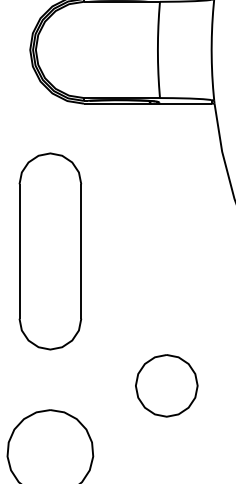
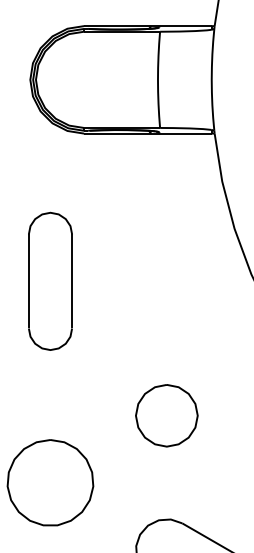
part: (50, 251) -> (50, 281), size x0.7

